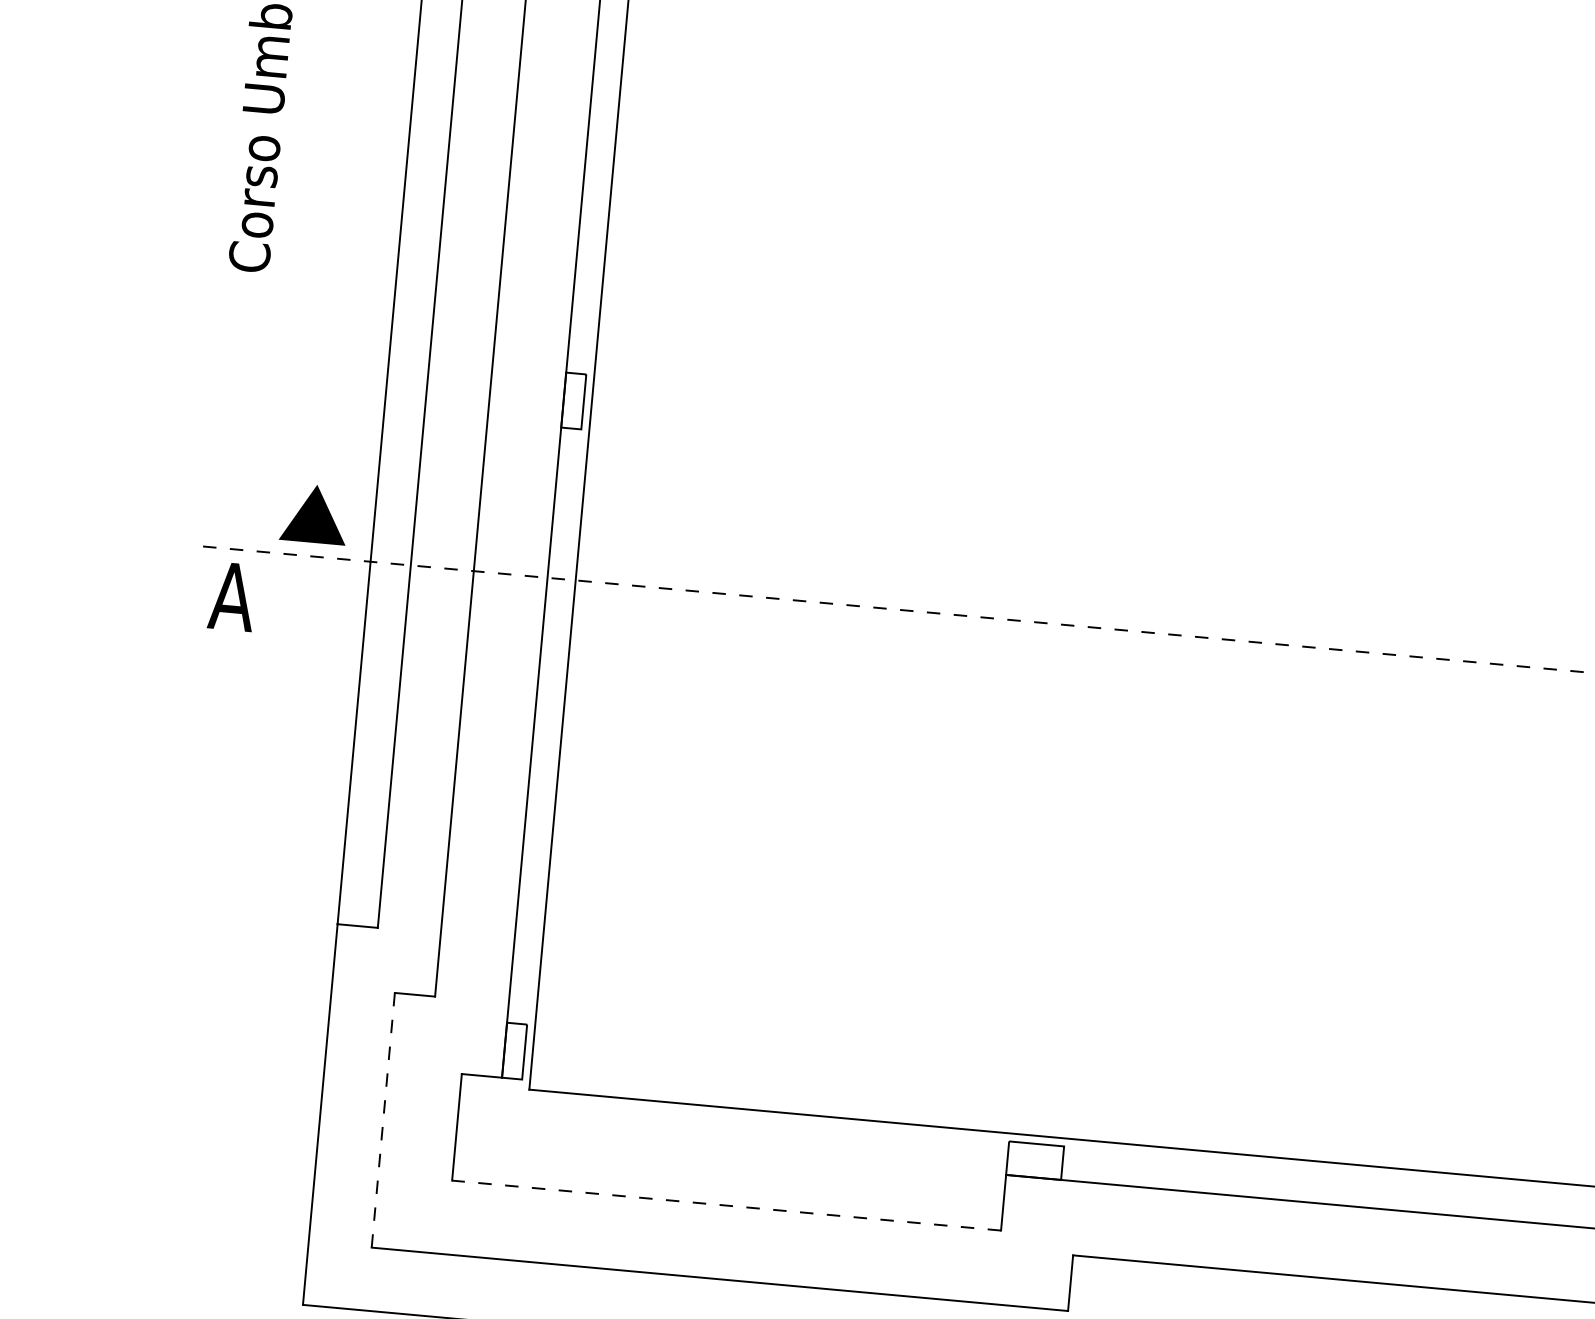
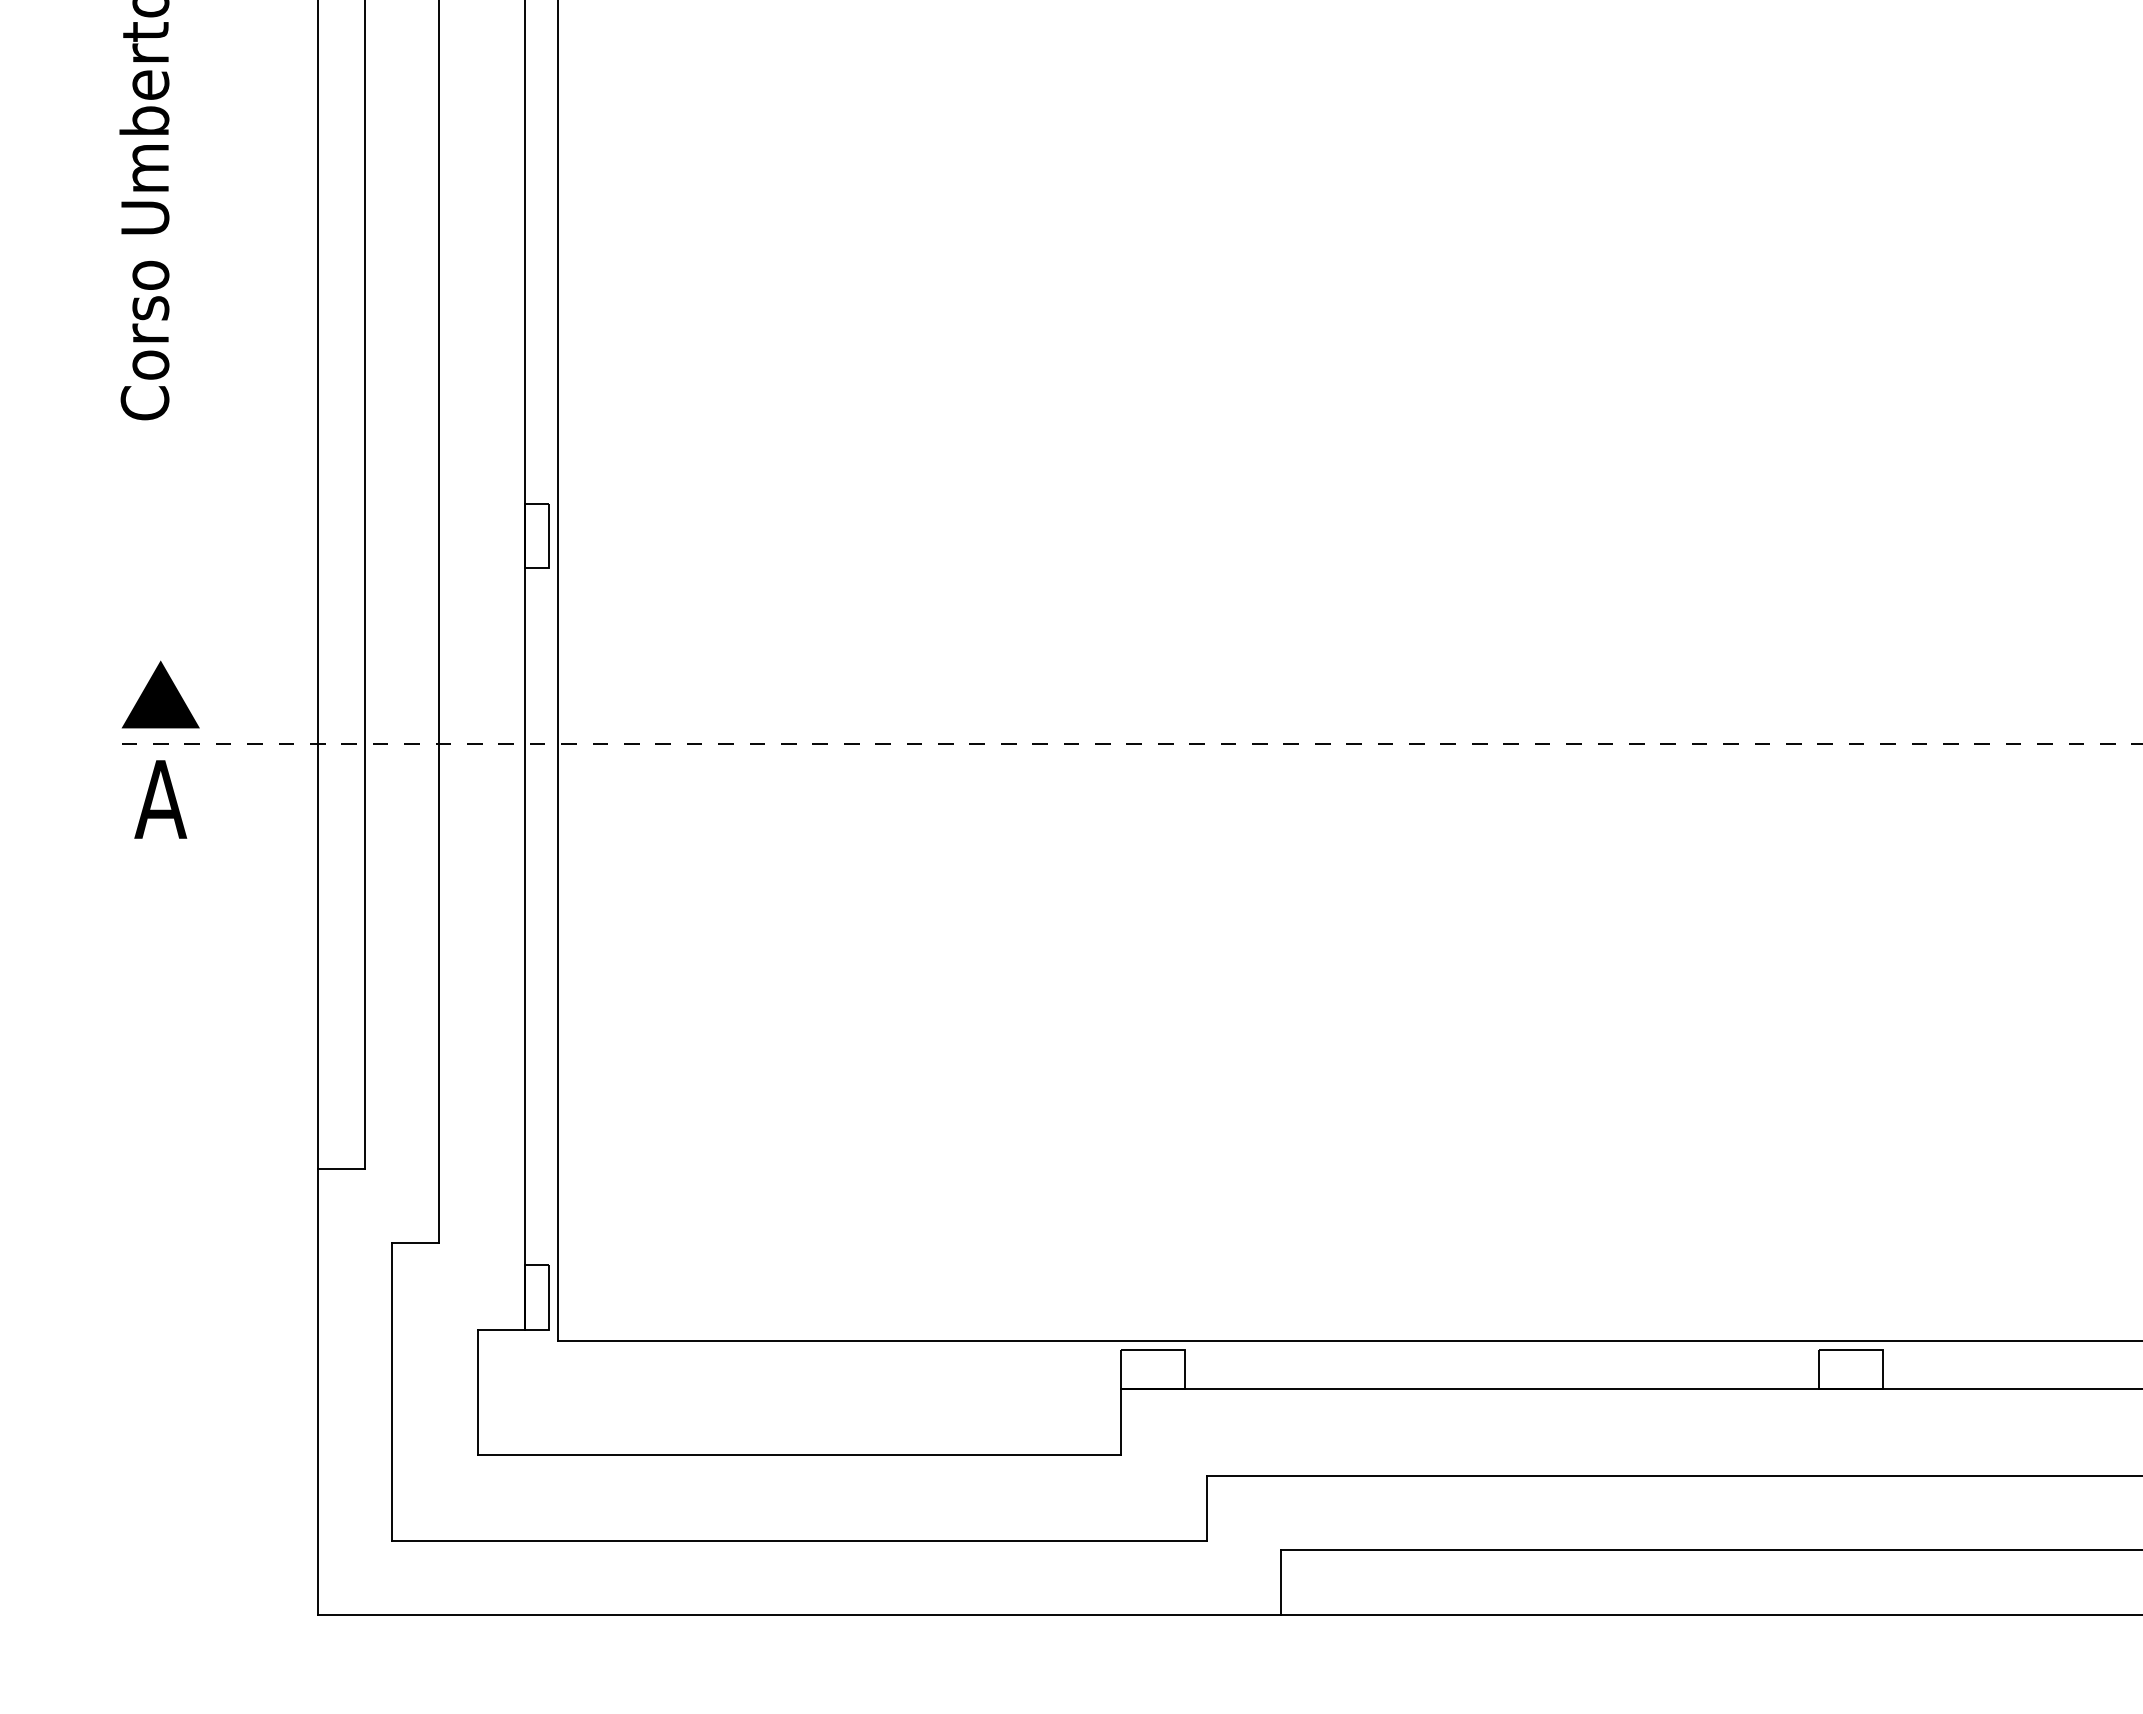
part: (314, 513) -> (160, 694), moved
line: (383, 1120) -> (391, 1391), dashed -> solid
line: (726, 1205) -> (799, 1454), dashed -> solid

